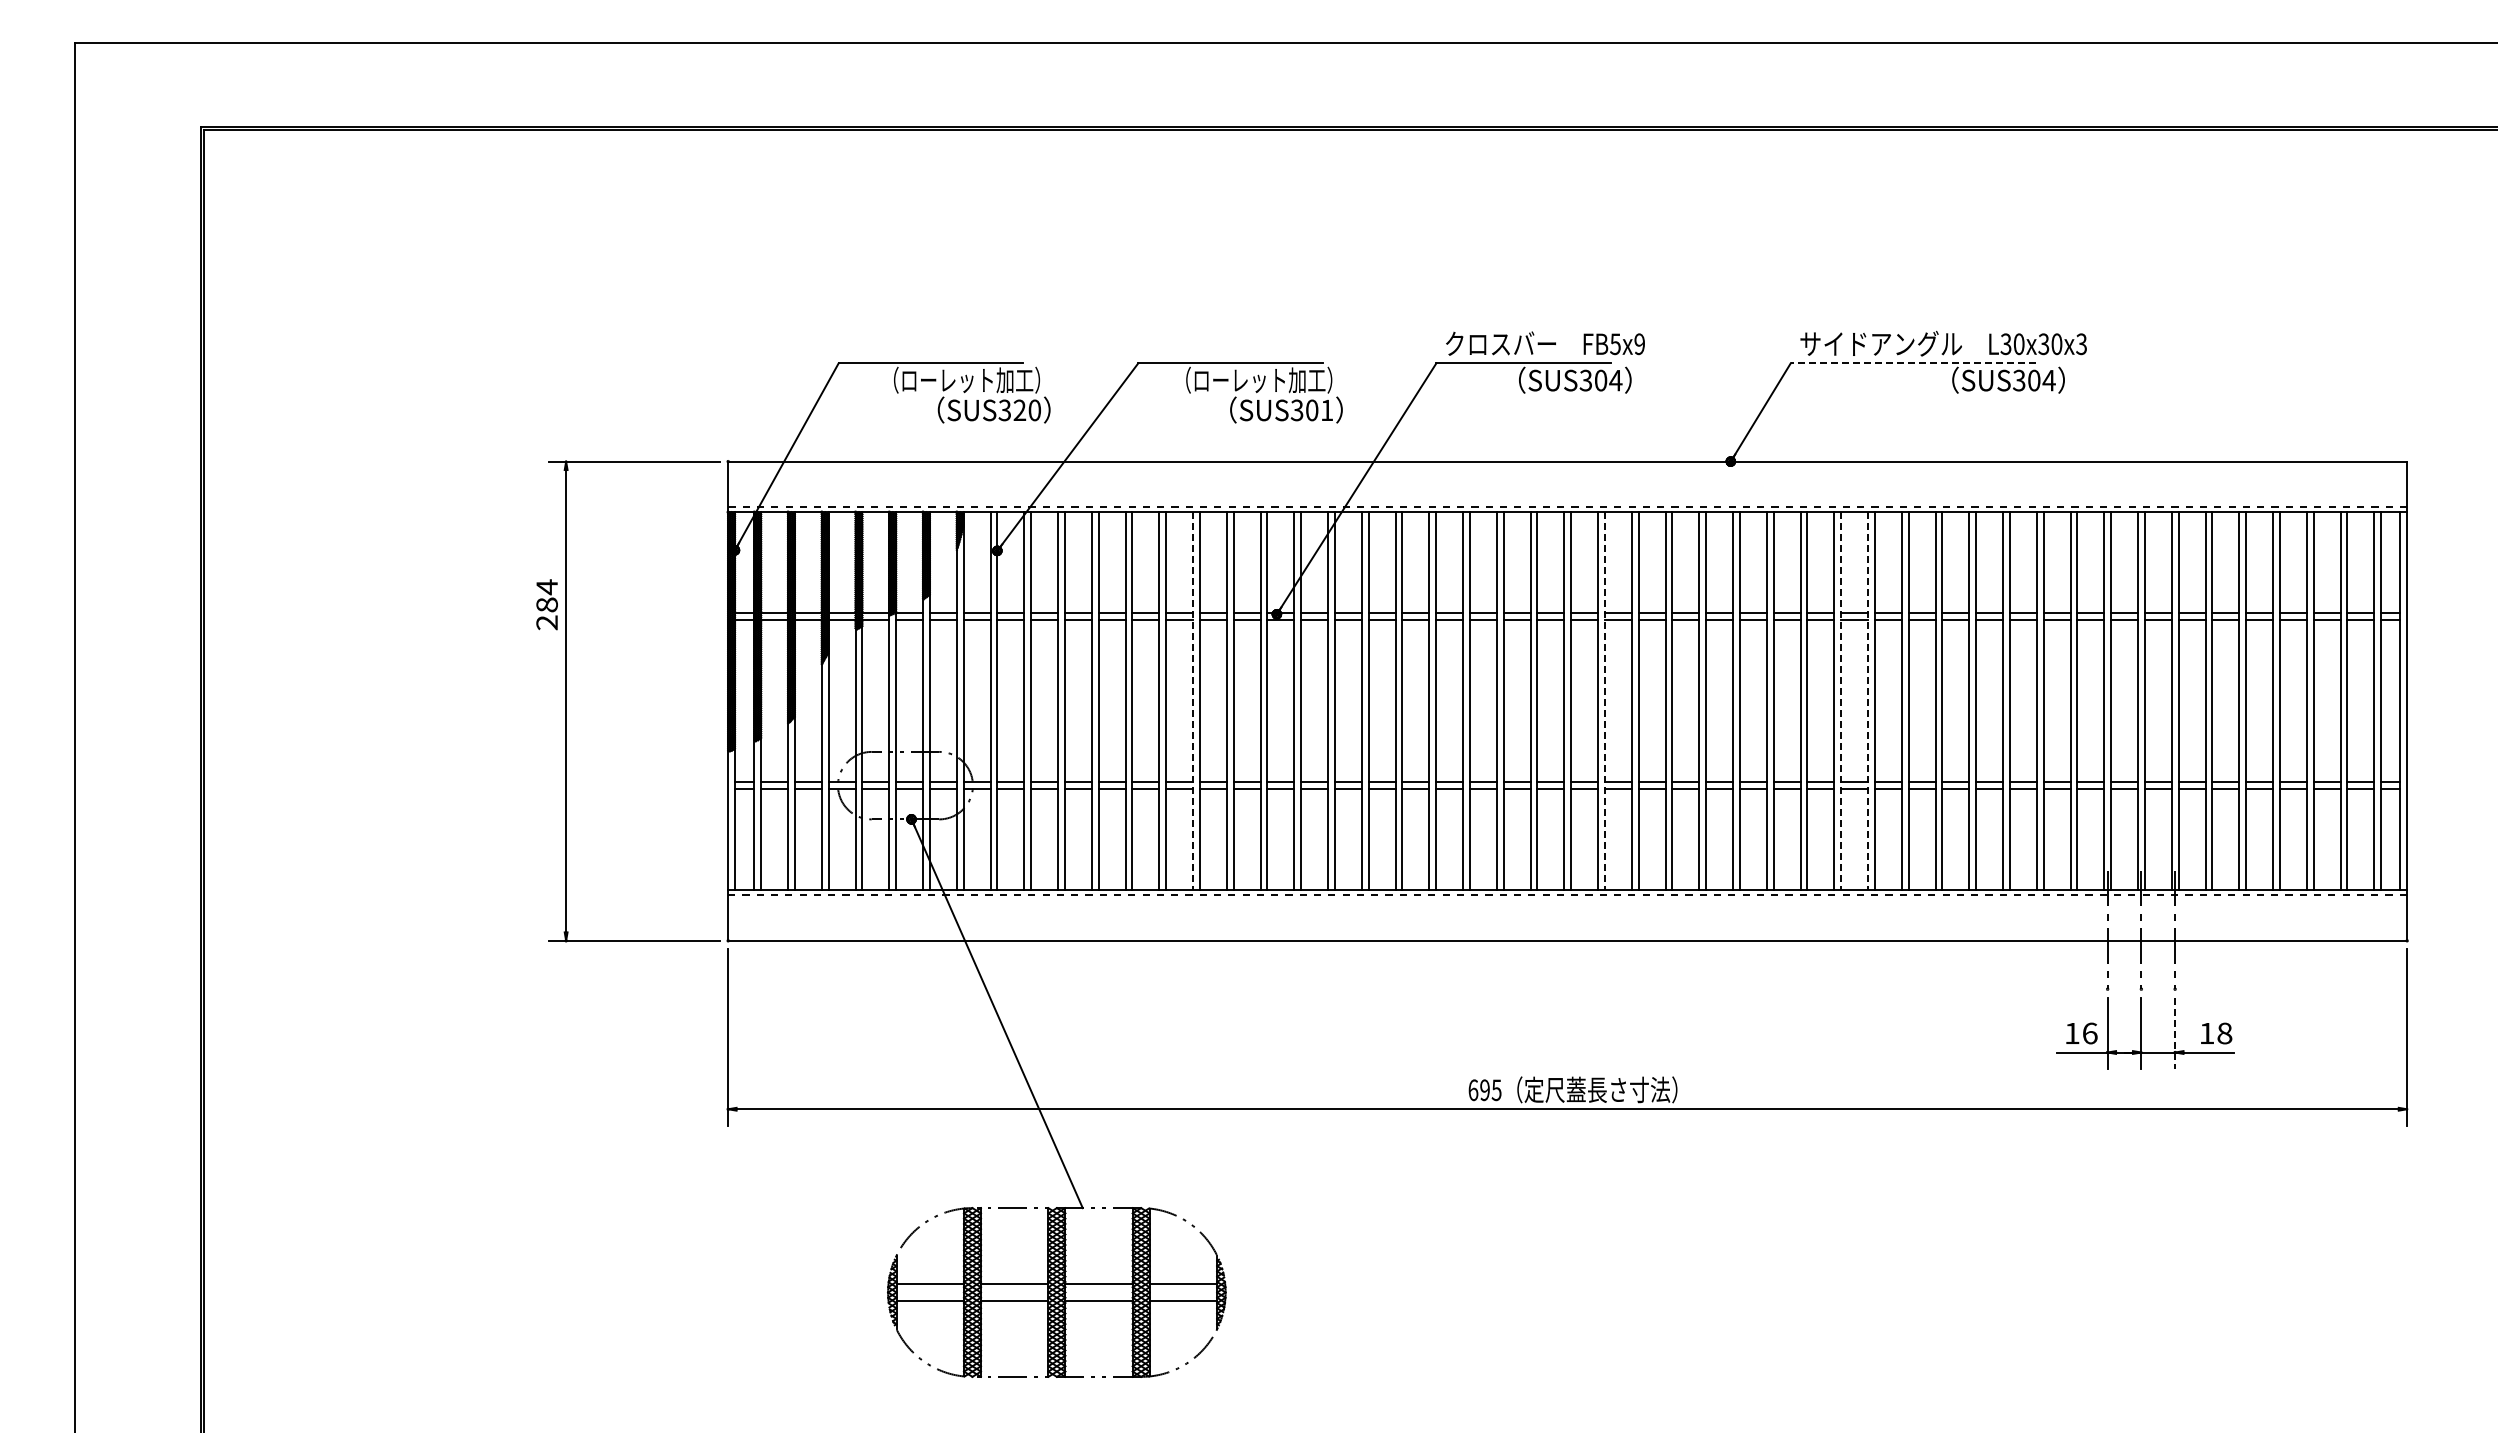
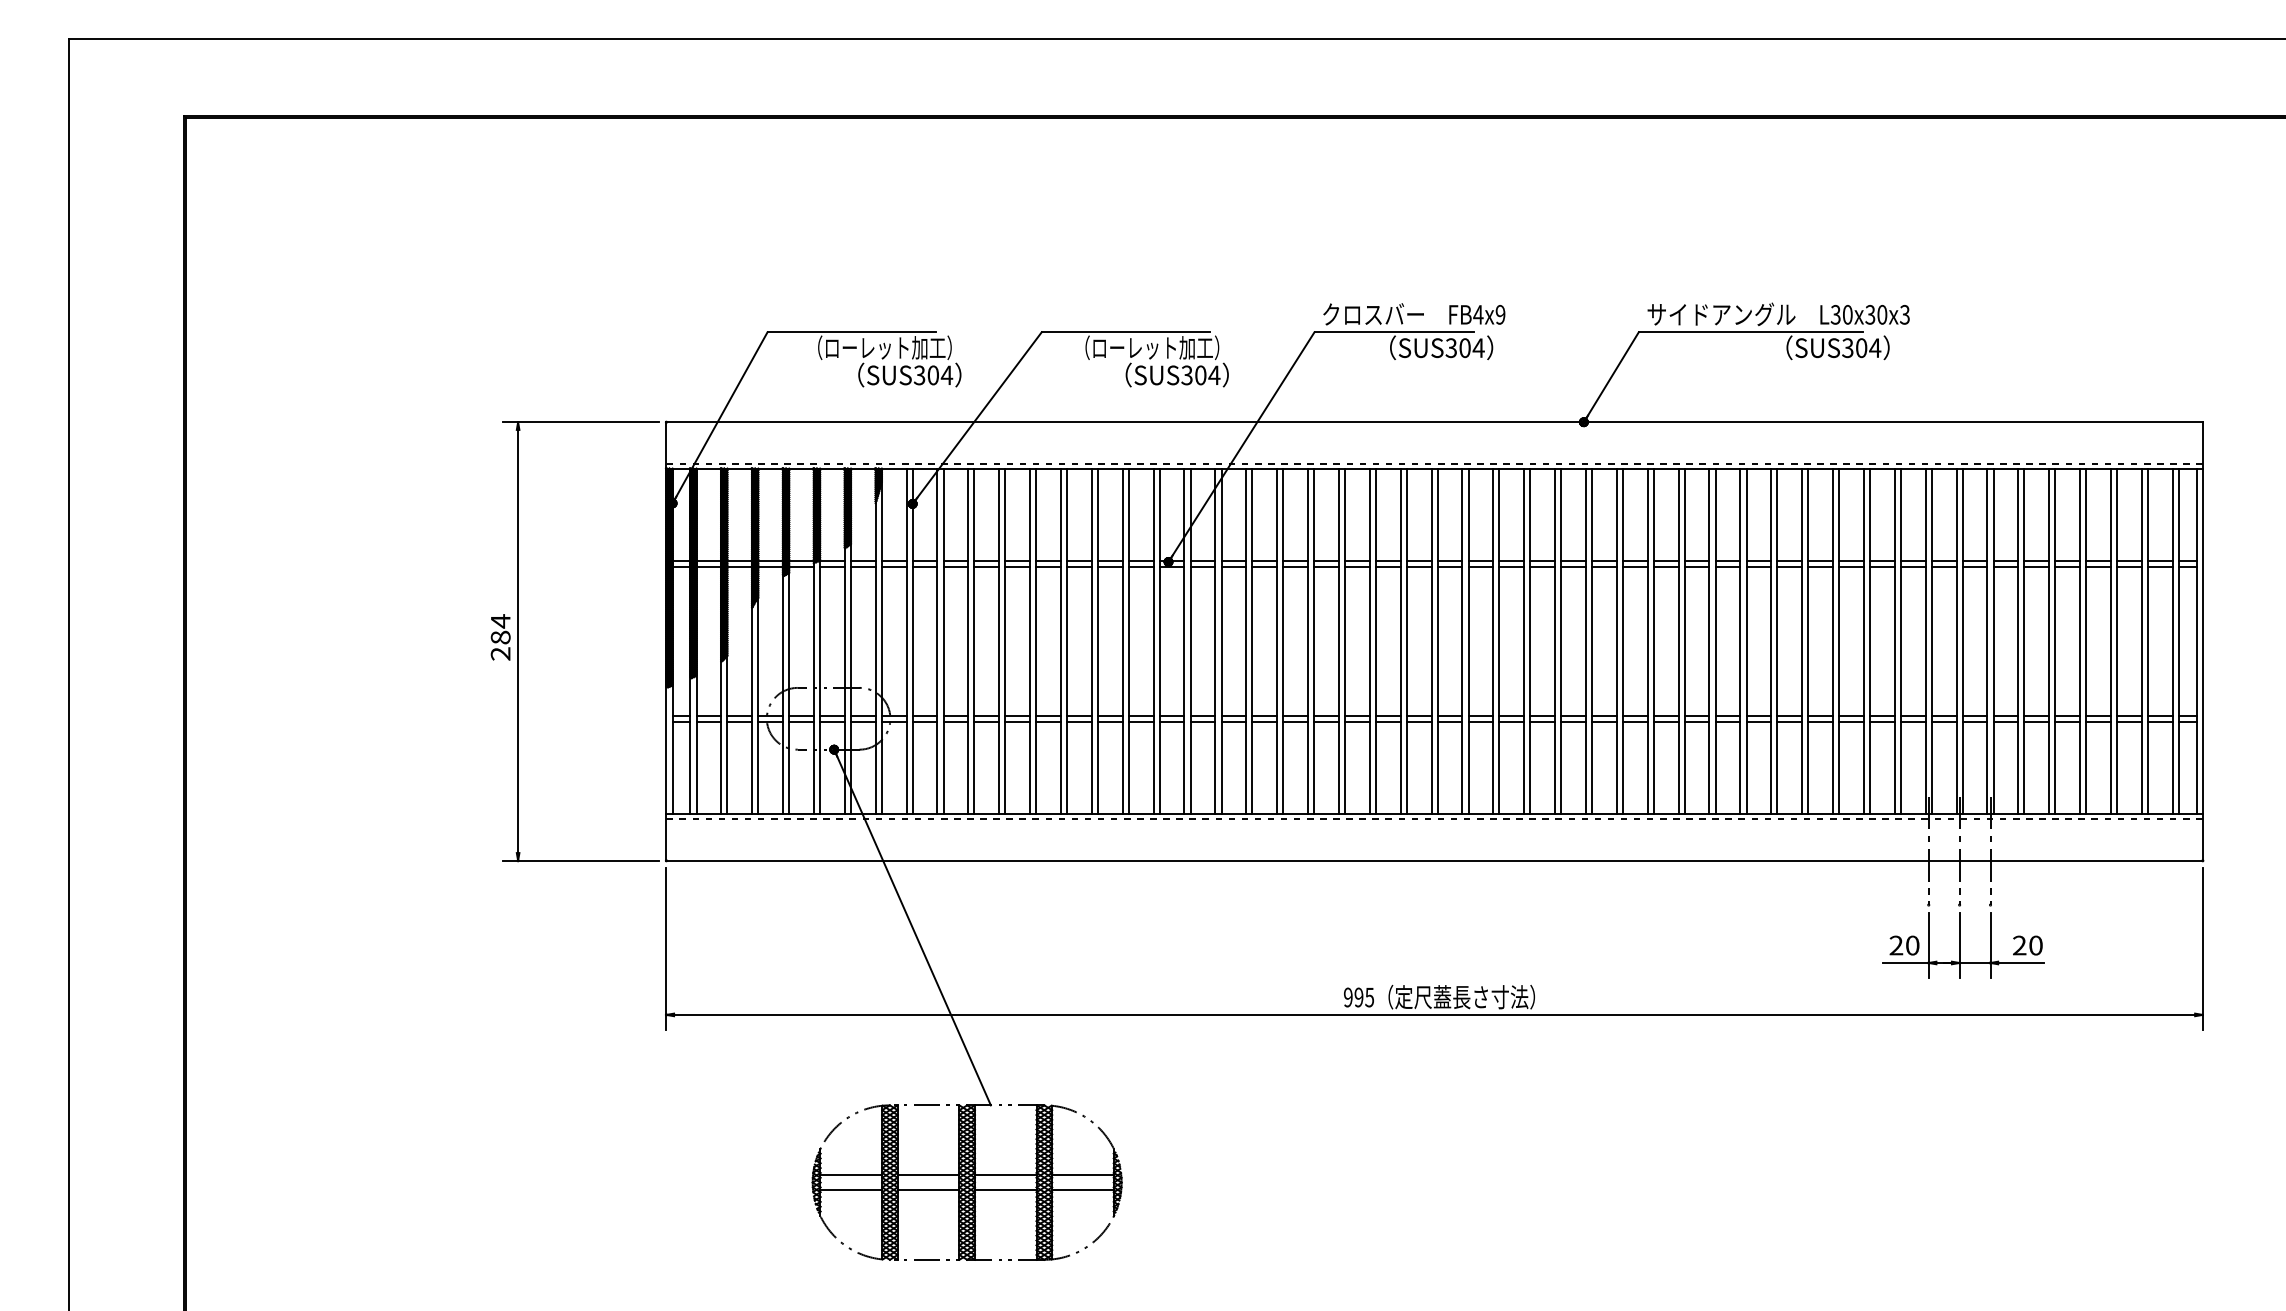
text: (1615, 344) -> (1478, 315), FB5x9 -> FB4x9
line: (1913, 363) -> (1751, 332), dashed -> solid
text: (1326, 409) -> (1213, 374), SUS301 -> SUS304
text: (1027, 410) -> (940, 375), SUS320 -> SUS304
text: (546, 604) -> (500, 637), moved
line: (1193, 701) -> (1092, 641), dashed -> solid
line: (1604, 701) -> (1468, 641), dashed -> solid
line: (1841, 701) -> (1685, 641), dashed -> solid
line: (1868, 701) -> (1709, 641), dashed -> solid
text: (2215, 1032) -> (2027, 944), 18 -> 20
text: (2081, 1033) -> (1904, 945), 16 -> 20
line: (2175, 1033) -> (1990, 945), dashed -> solid
text: (1473, 1090) -> (1348, 997), 695 -> 995

